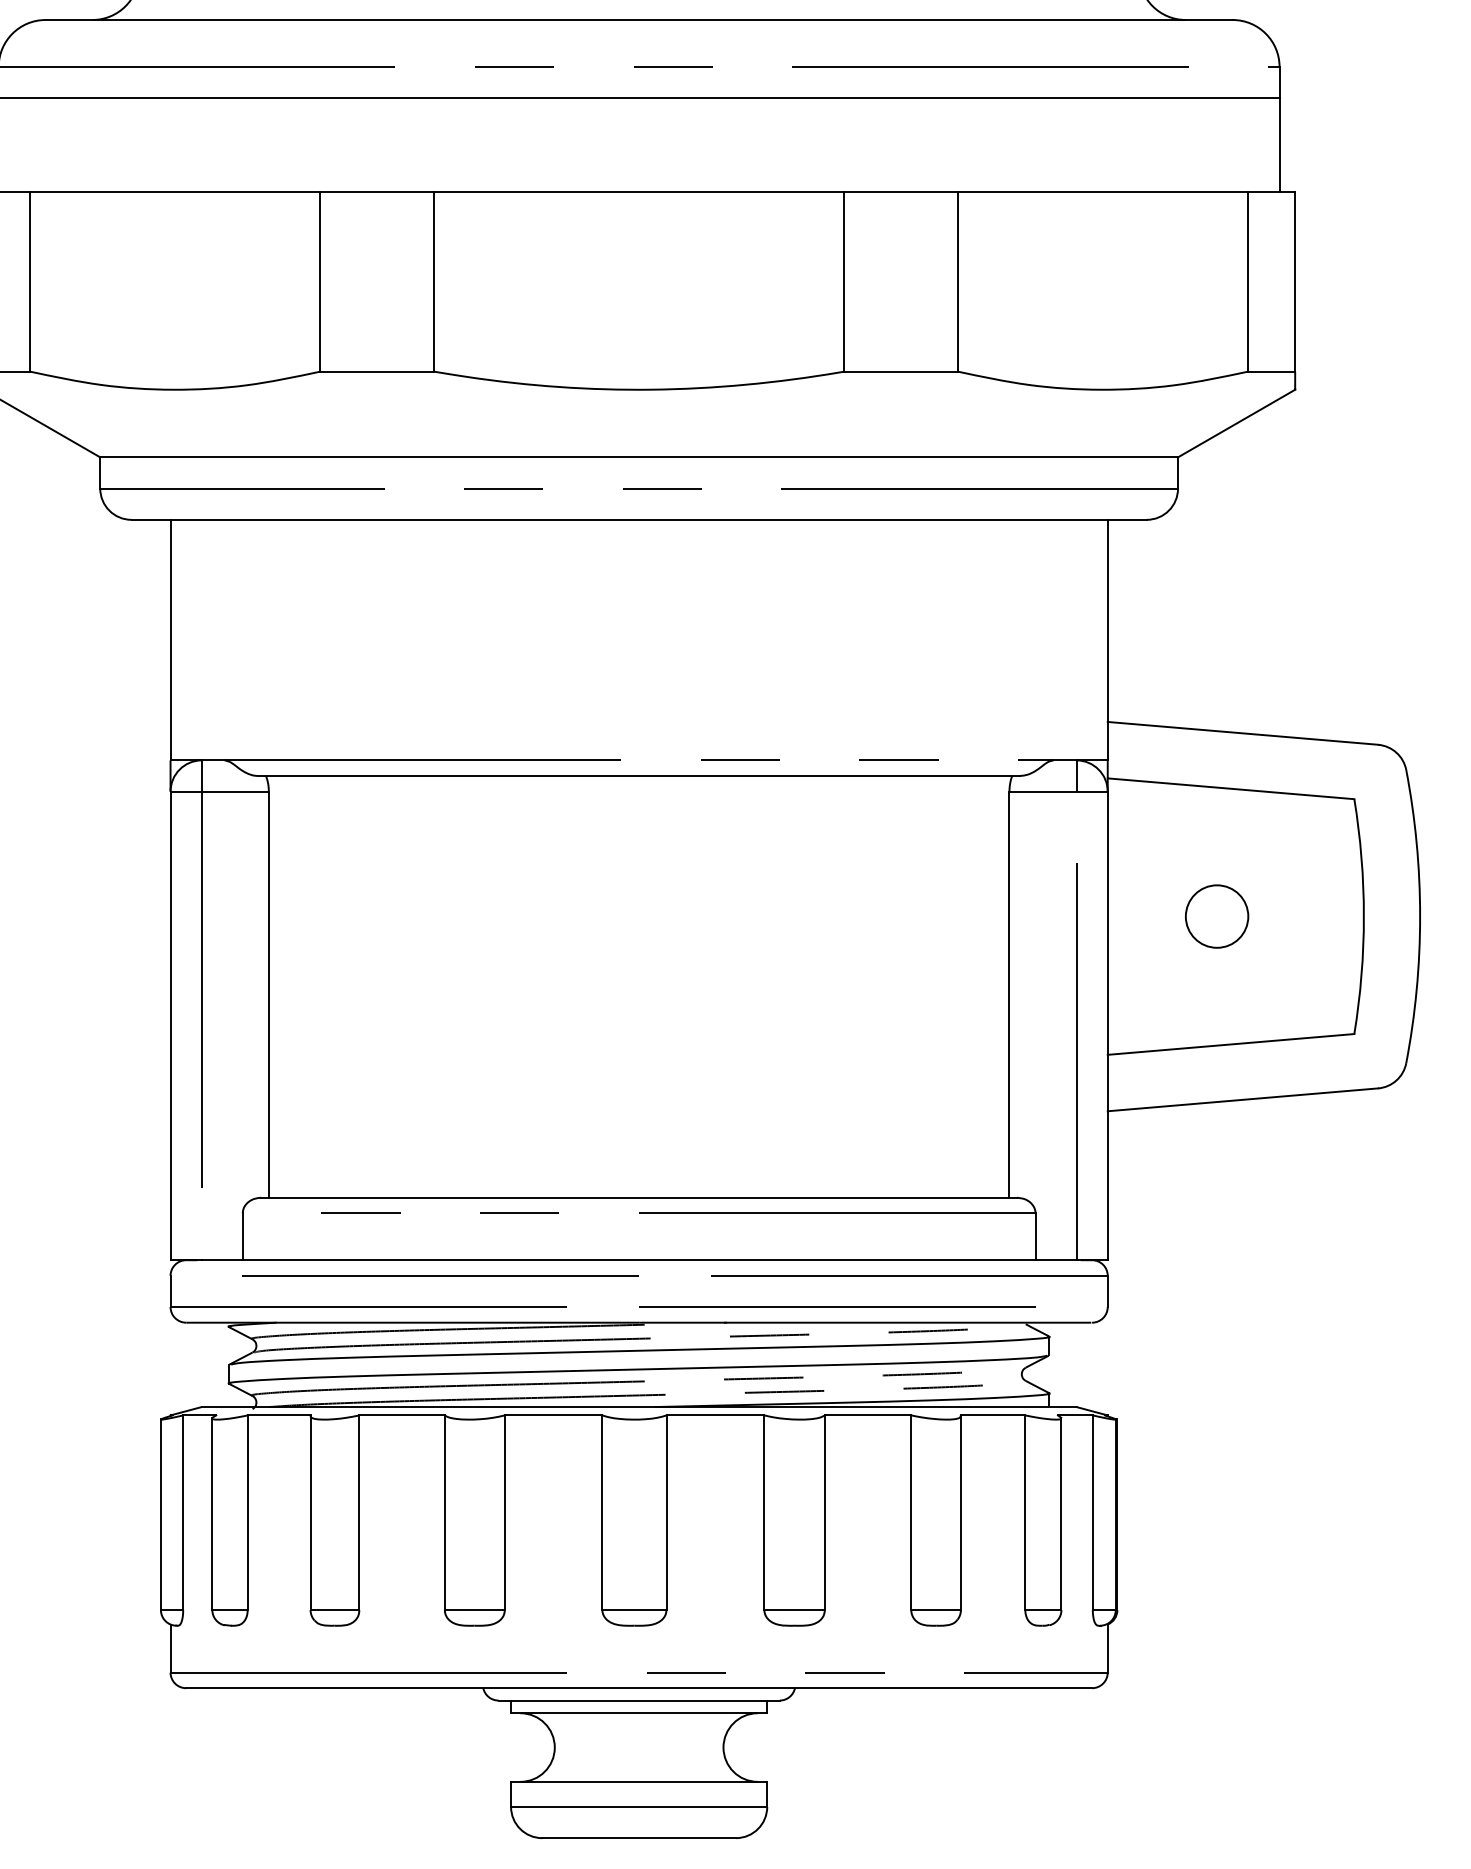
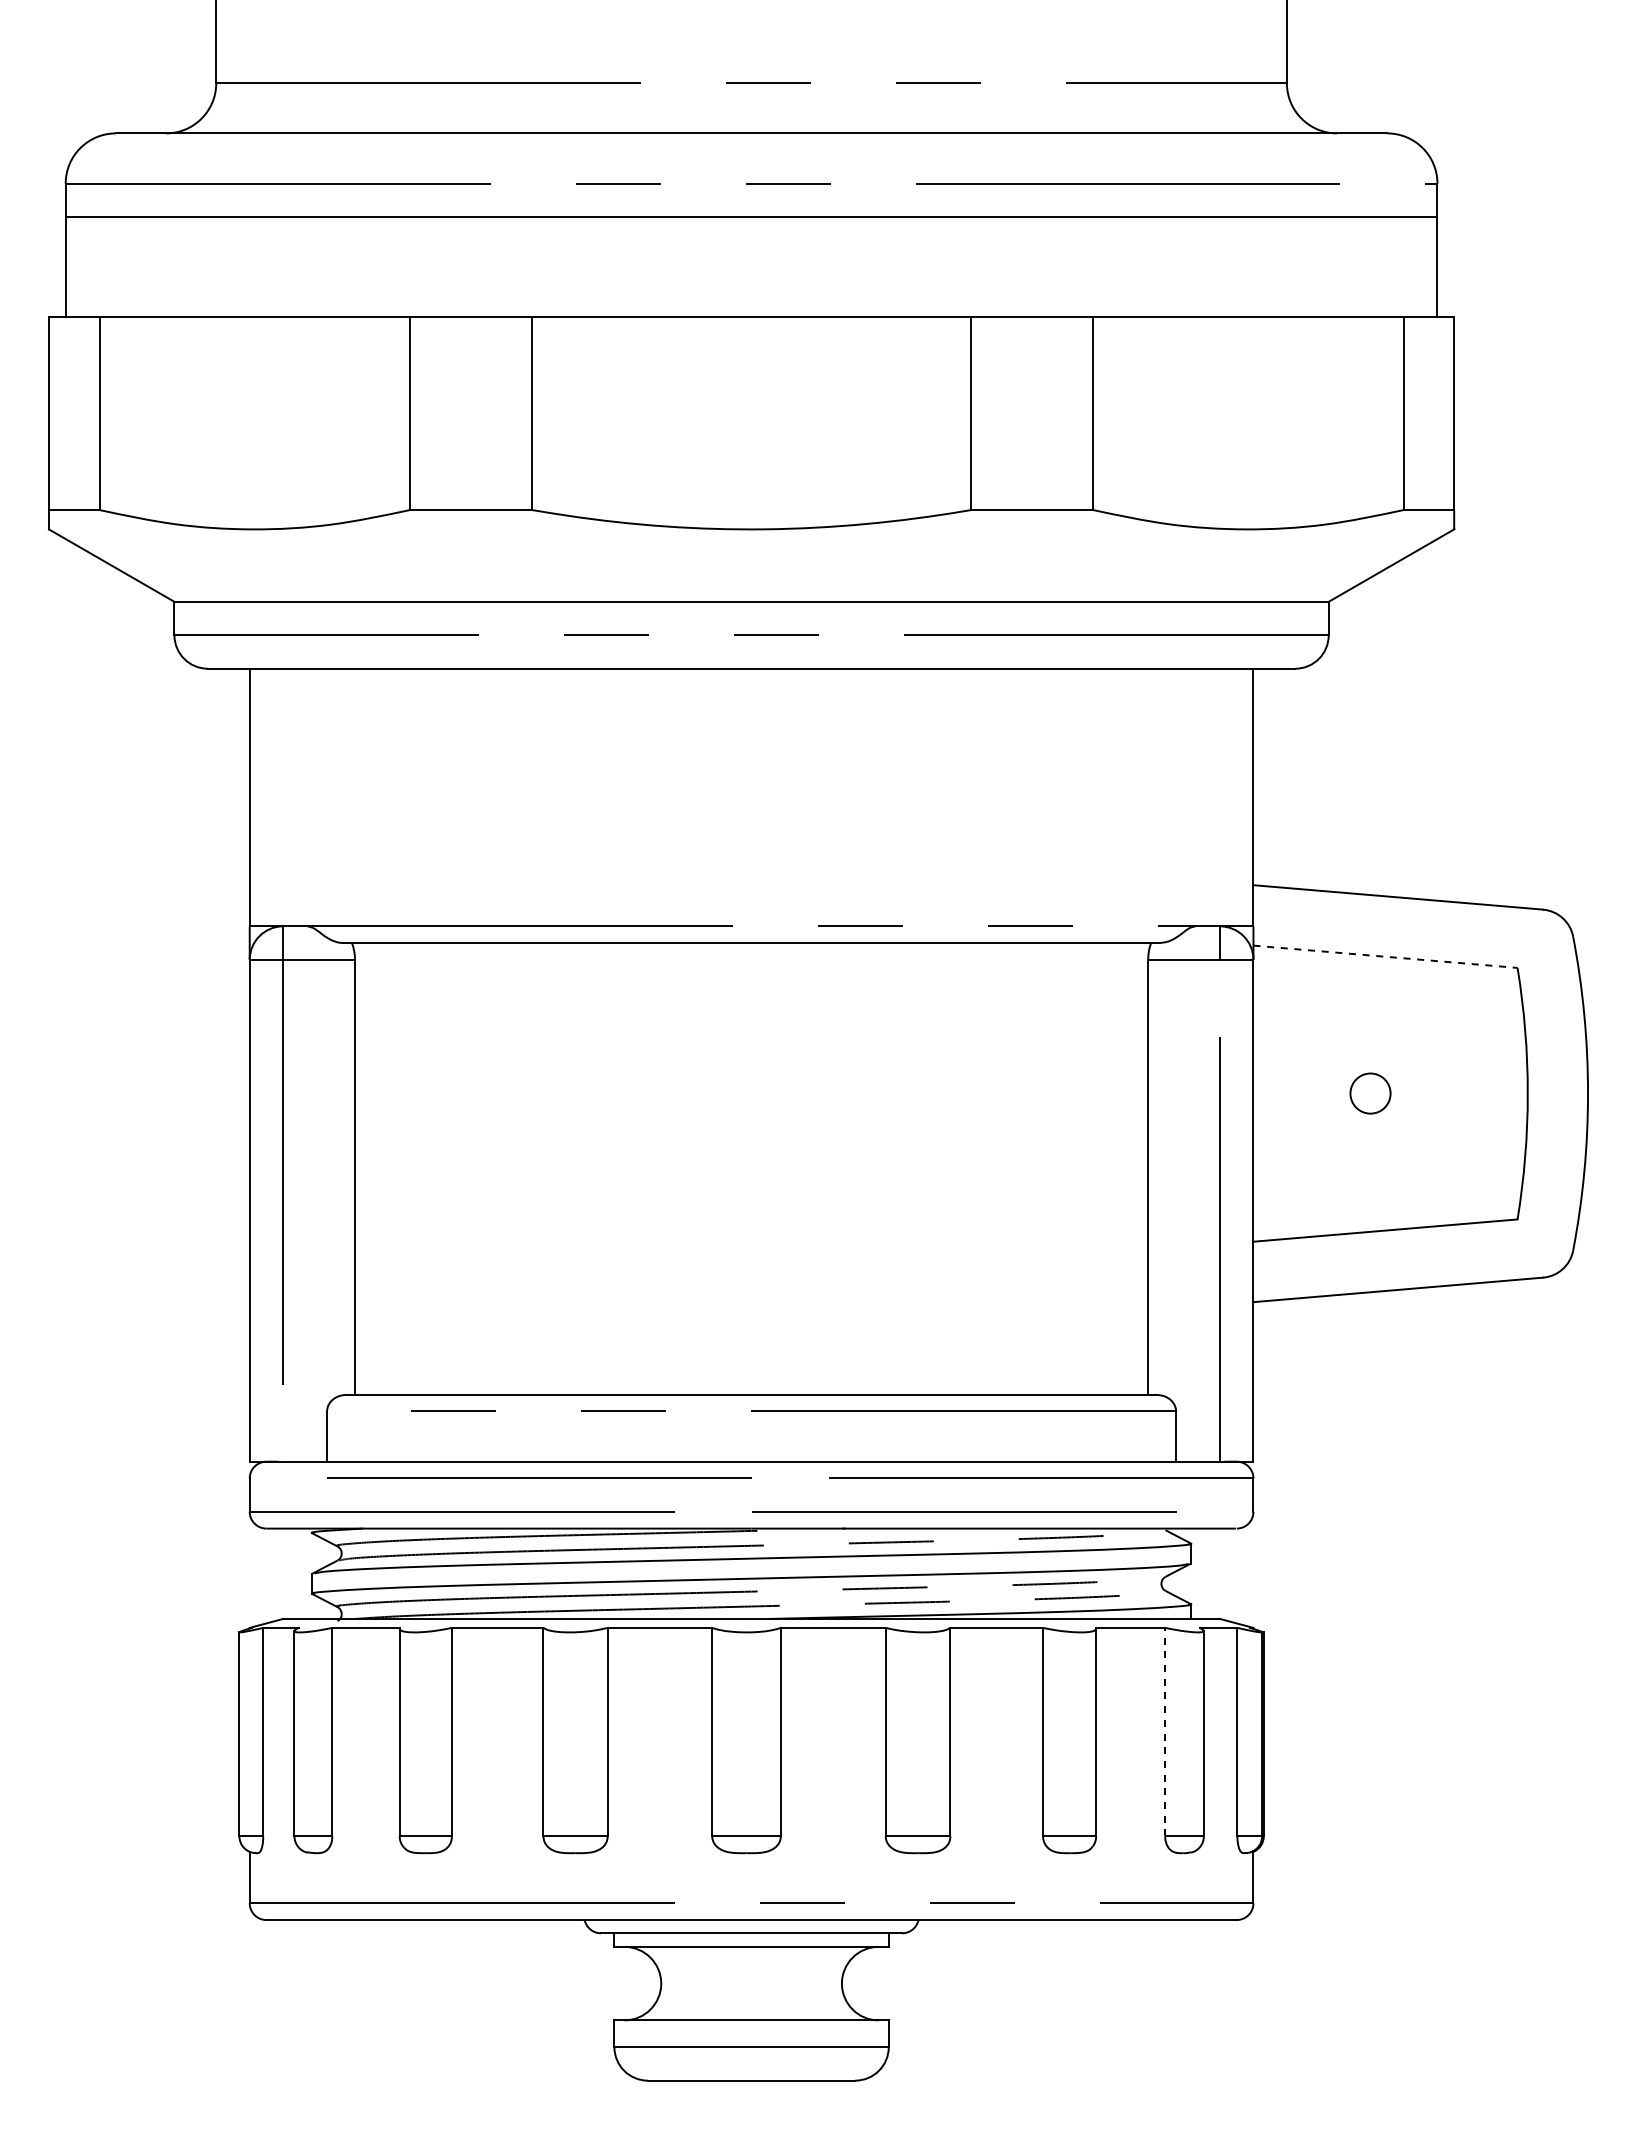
line: (1231, 788) -> (1385, 956), solid -> dashed
circle: (1217, 916) -> (1370, 1093), size x0.6
line: (1025, 1512) -> (1165, 1731), solid -> dashed

